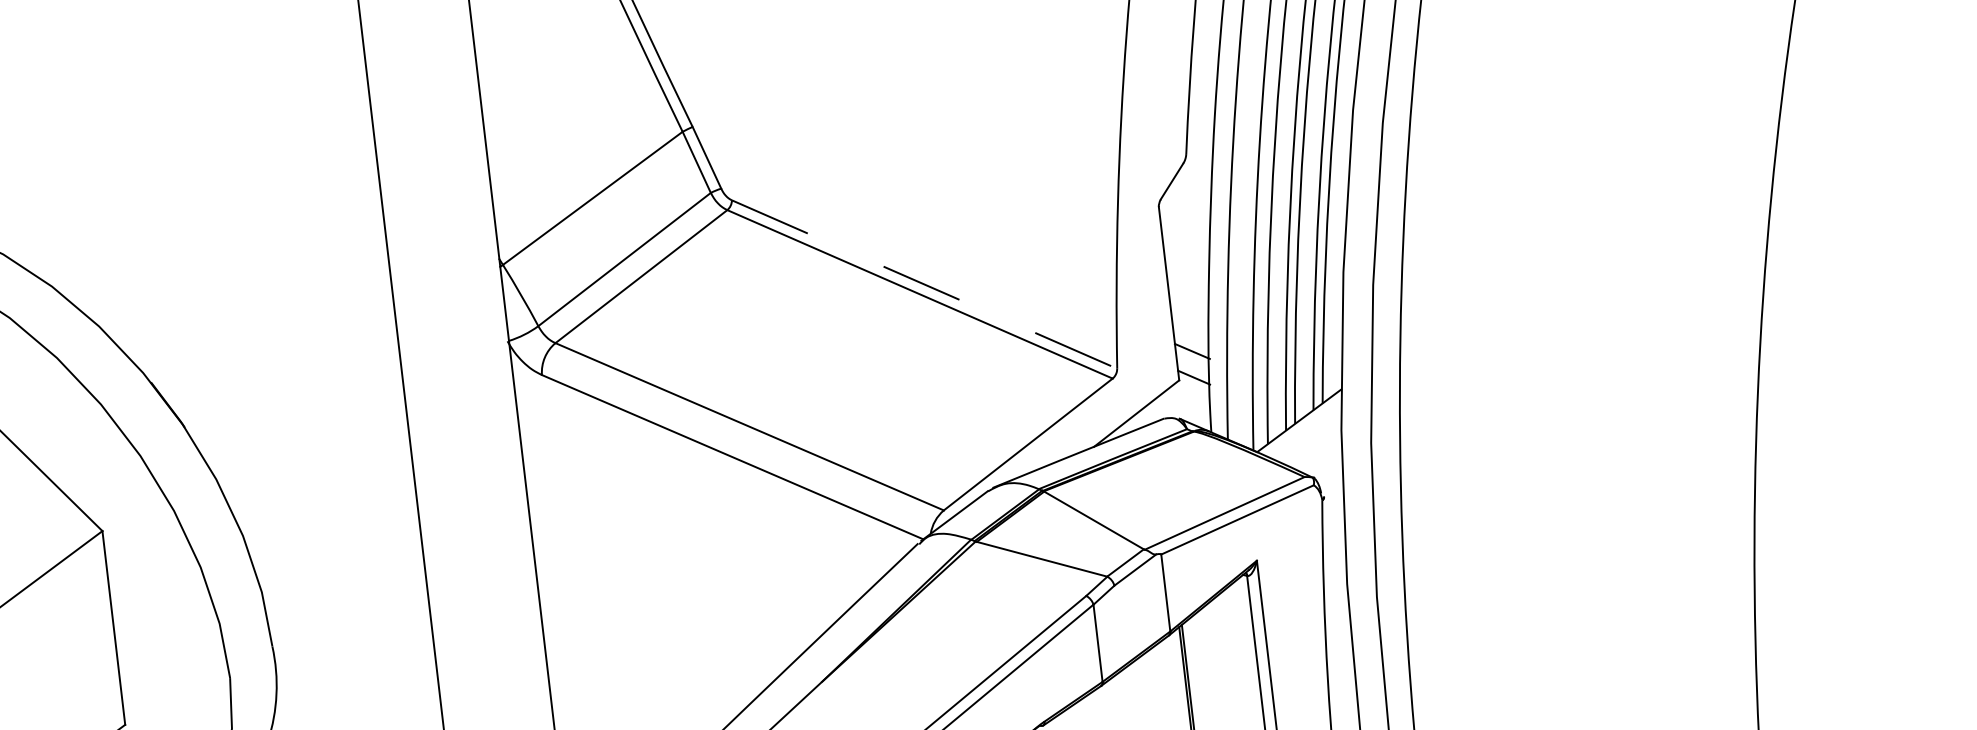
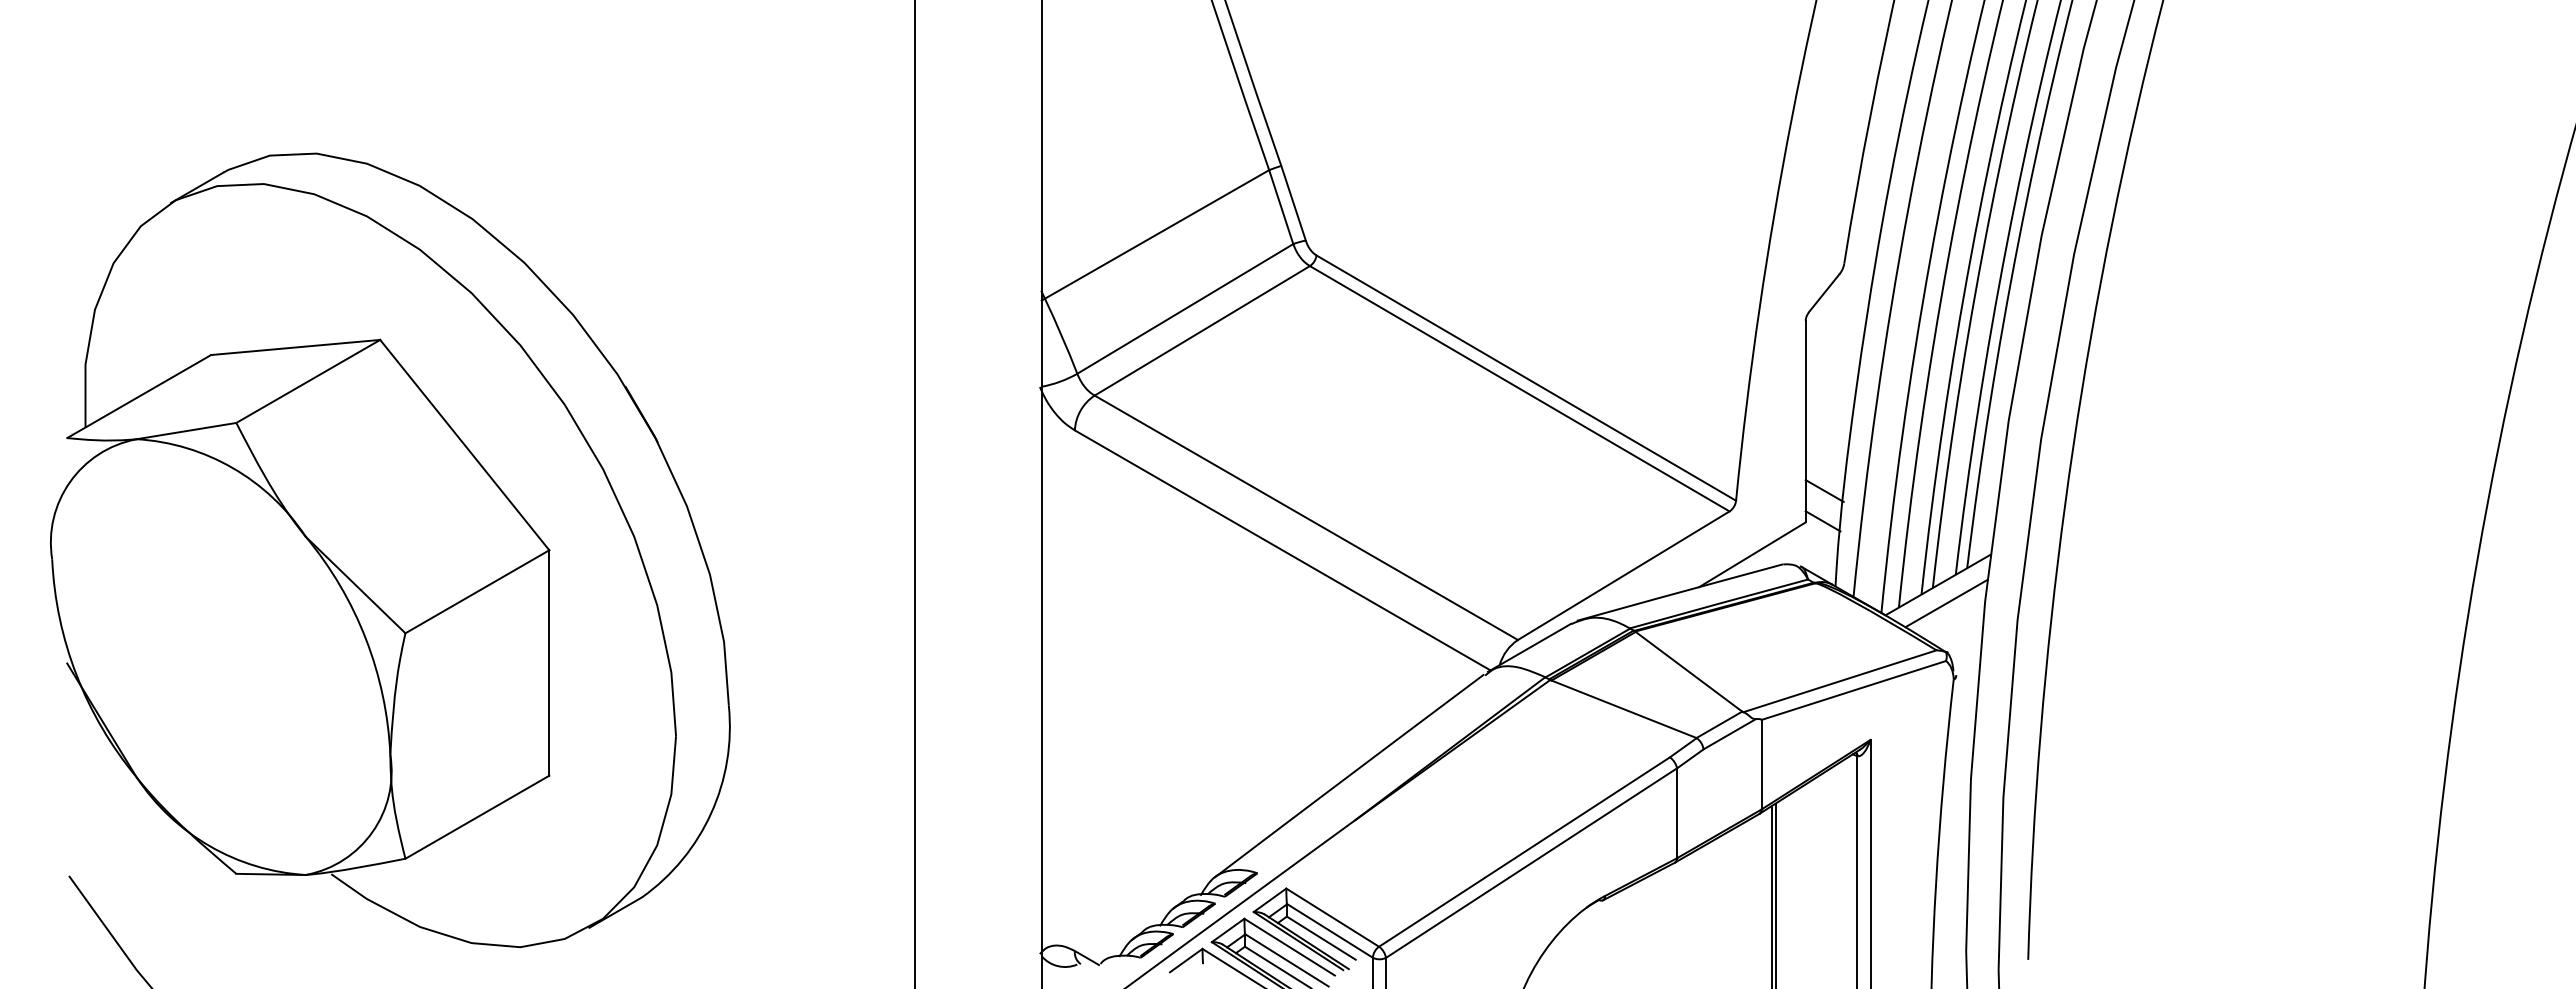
line: (924, 284) -> (1526, 378), dashed -> solid
line: (1308, 435) -> (1946, 603), added

